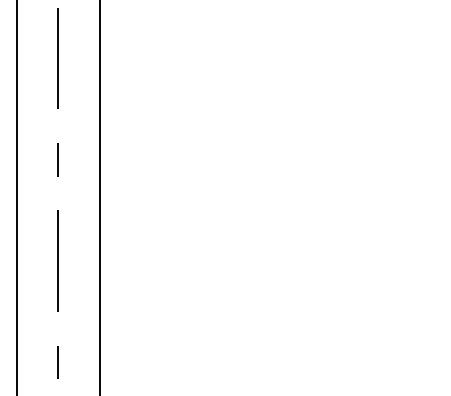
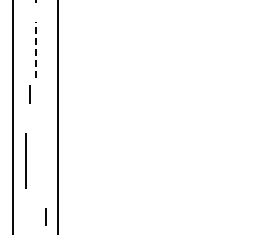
line: (58, 58) -> (35, 49), solid -> dashed
line: (58, 159) -> (29, 94), moved
line: (58, 259) -> (25, 160), moved
line: (58, 361) -> (45, 216), moved

